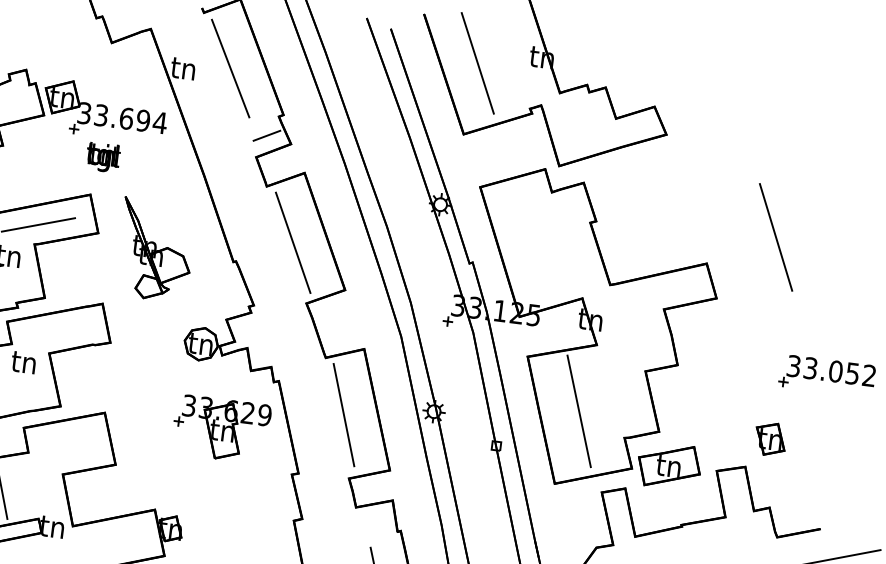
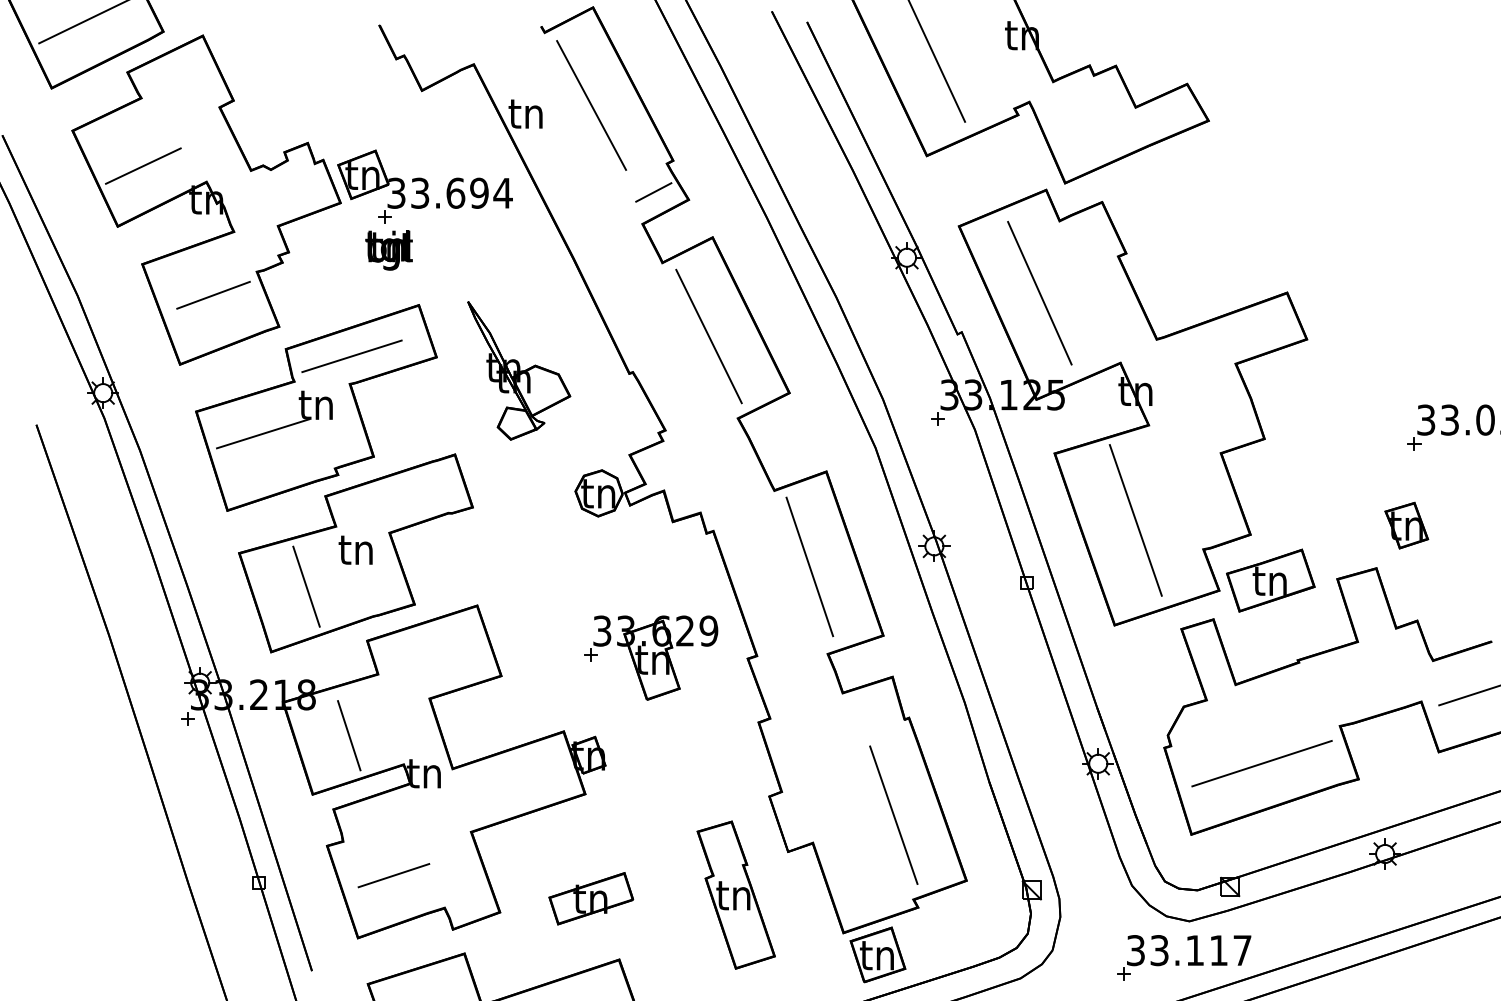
text: (102, 157) -> (388, 250), moved
line: (775, 237) -> (1039, 293), moved
part: (221, 428) -> (651, 657), moved

